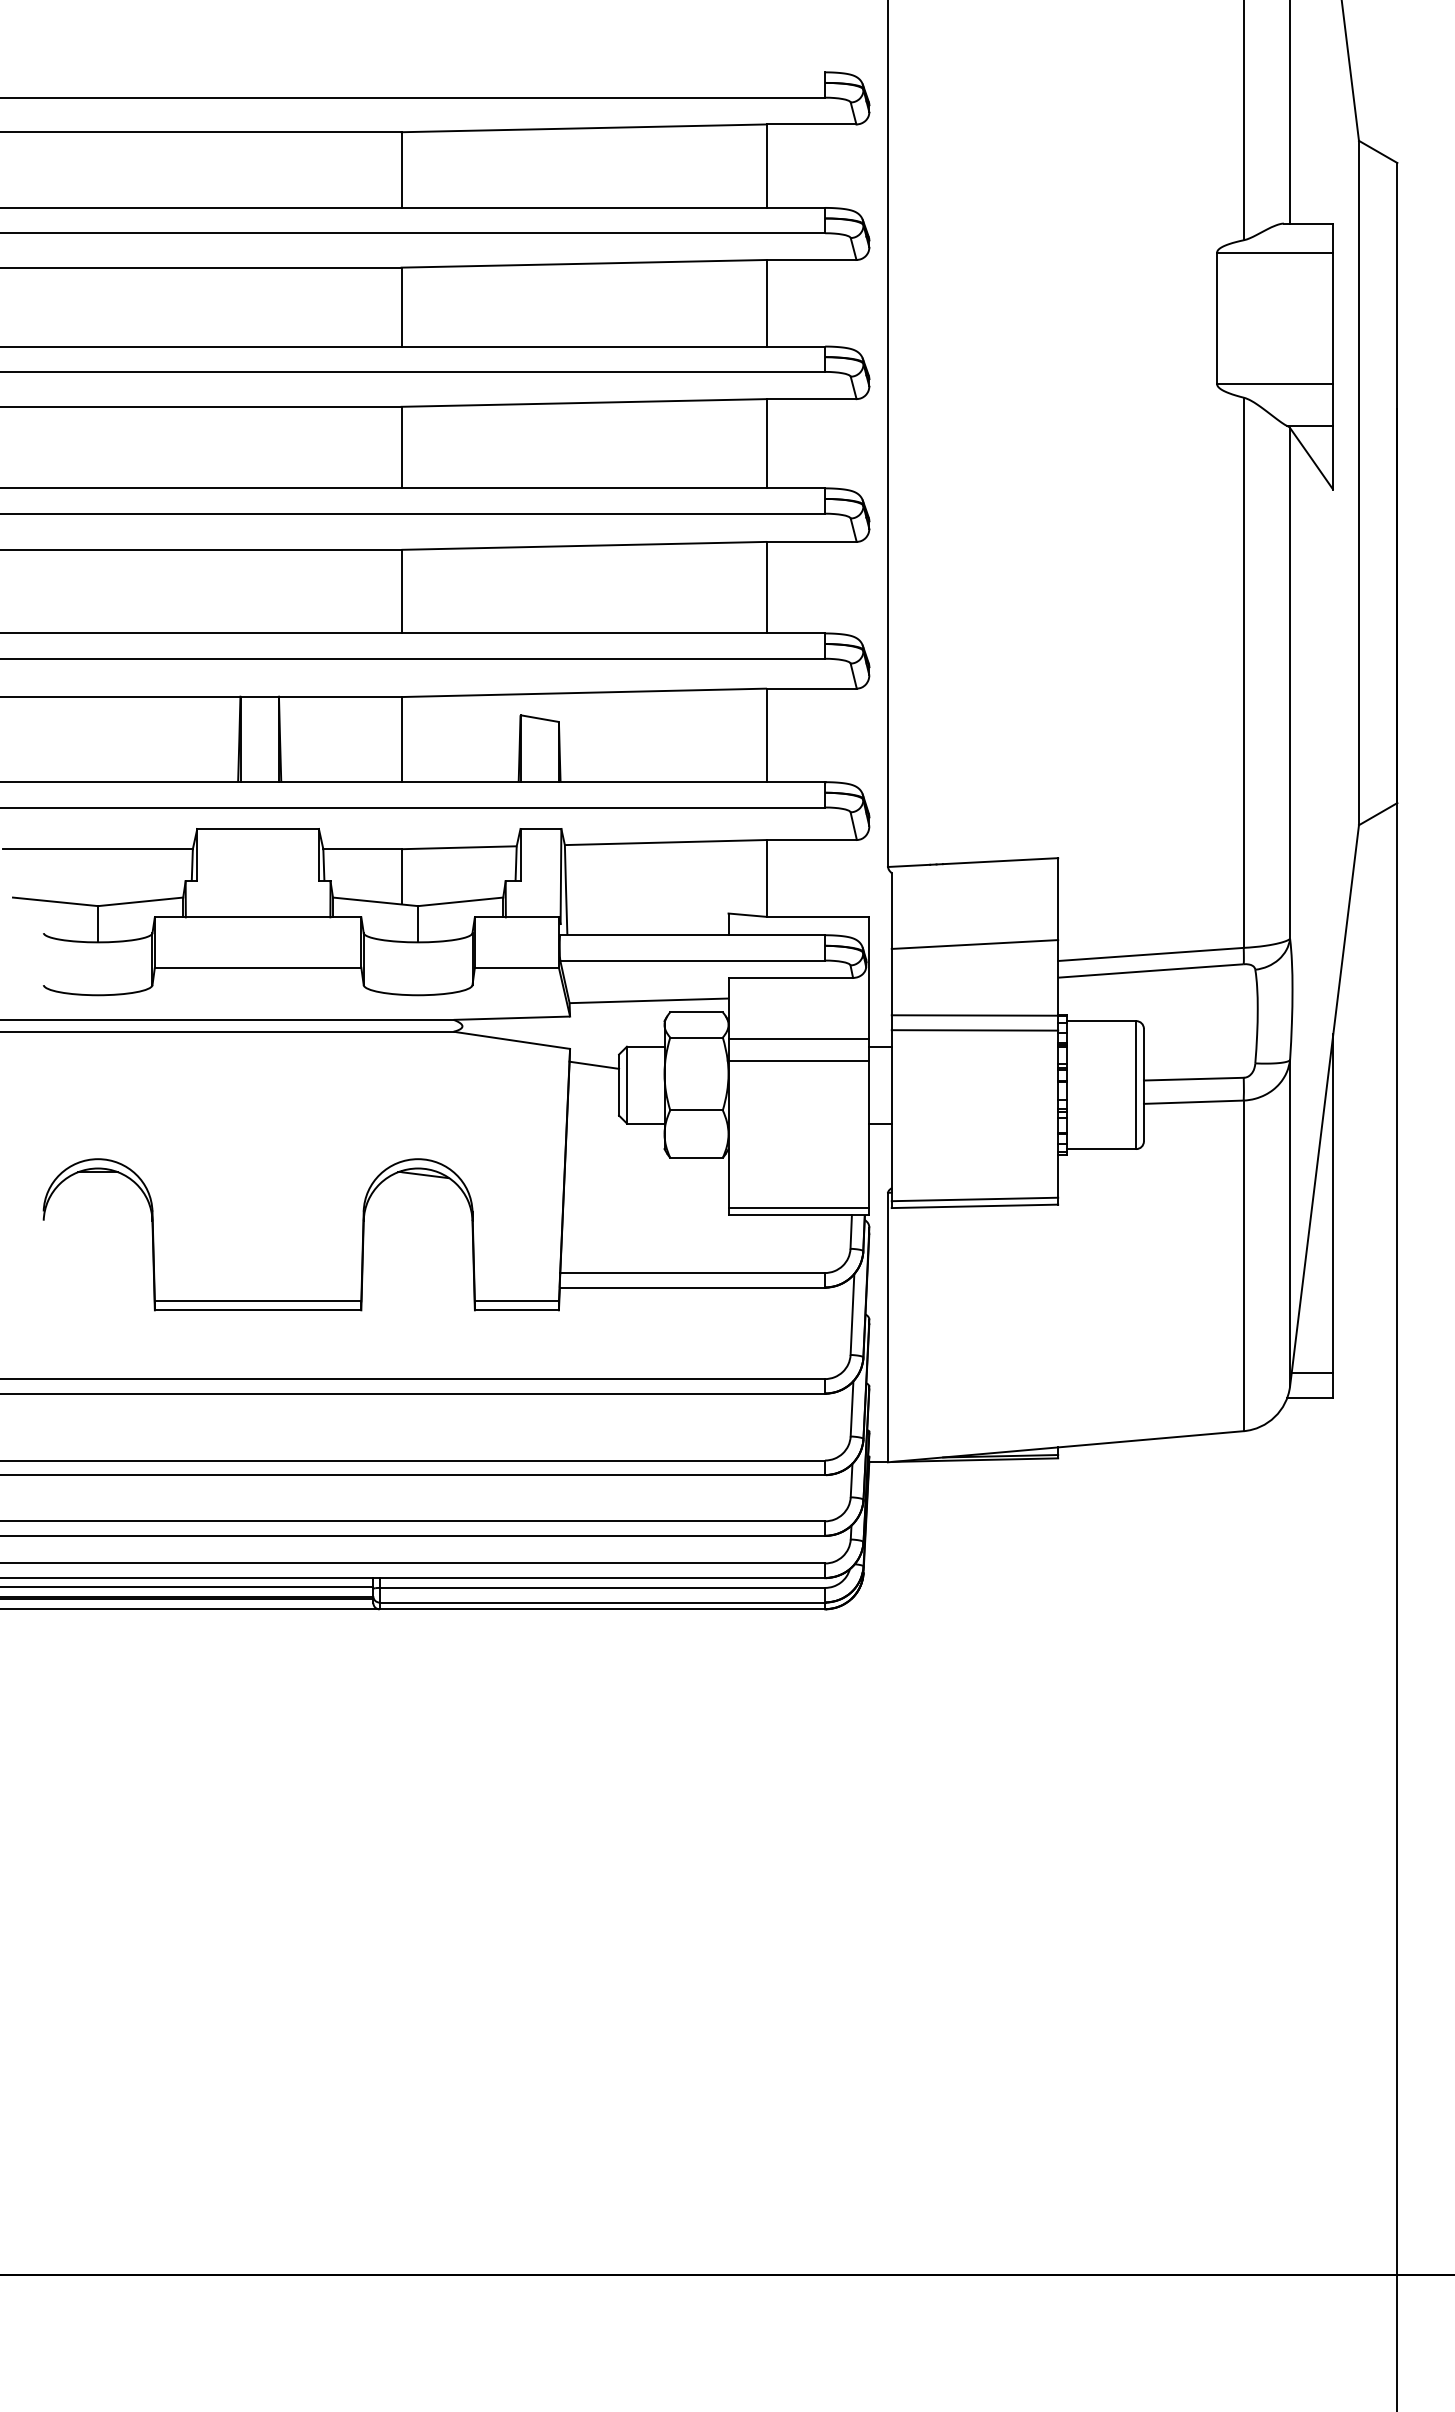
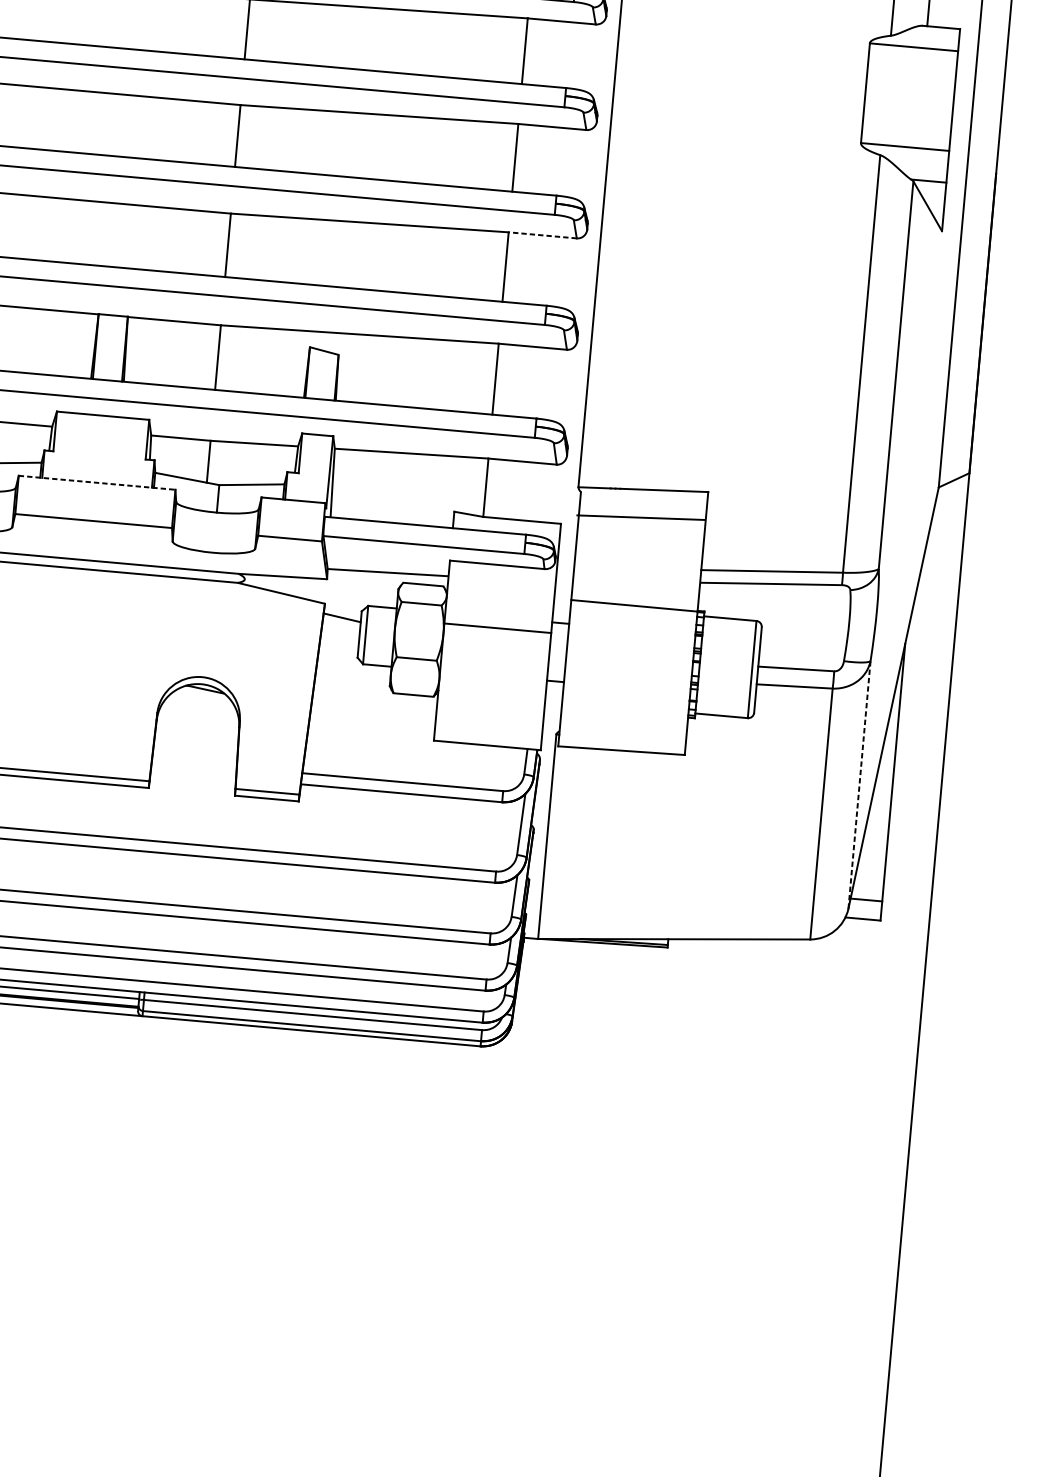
line: (811, 541) -> (542, 235), solid -> dashed
line: (258, 917) -> (97, 482), solid -> dashed
line: (974, 944) -> (640, 517), moved
line: (974, 1030) -> (633, 617), removed
line: (798, 1038) -> (498, 611), removed
line: (974, 1199) -> (621, 745), removed
line: (798, 1208) -> (487, 740), removed
line: (1290, 1222) -> (859, 784), solid -> dashed

